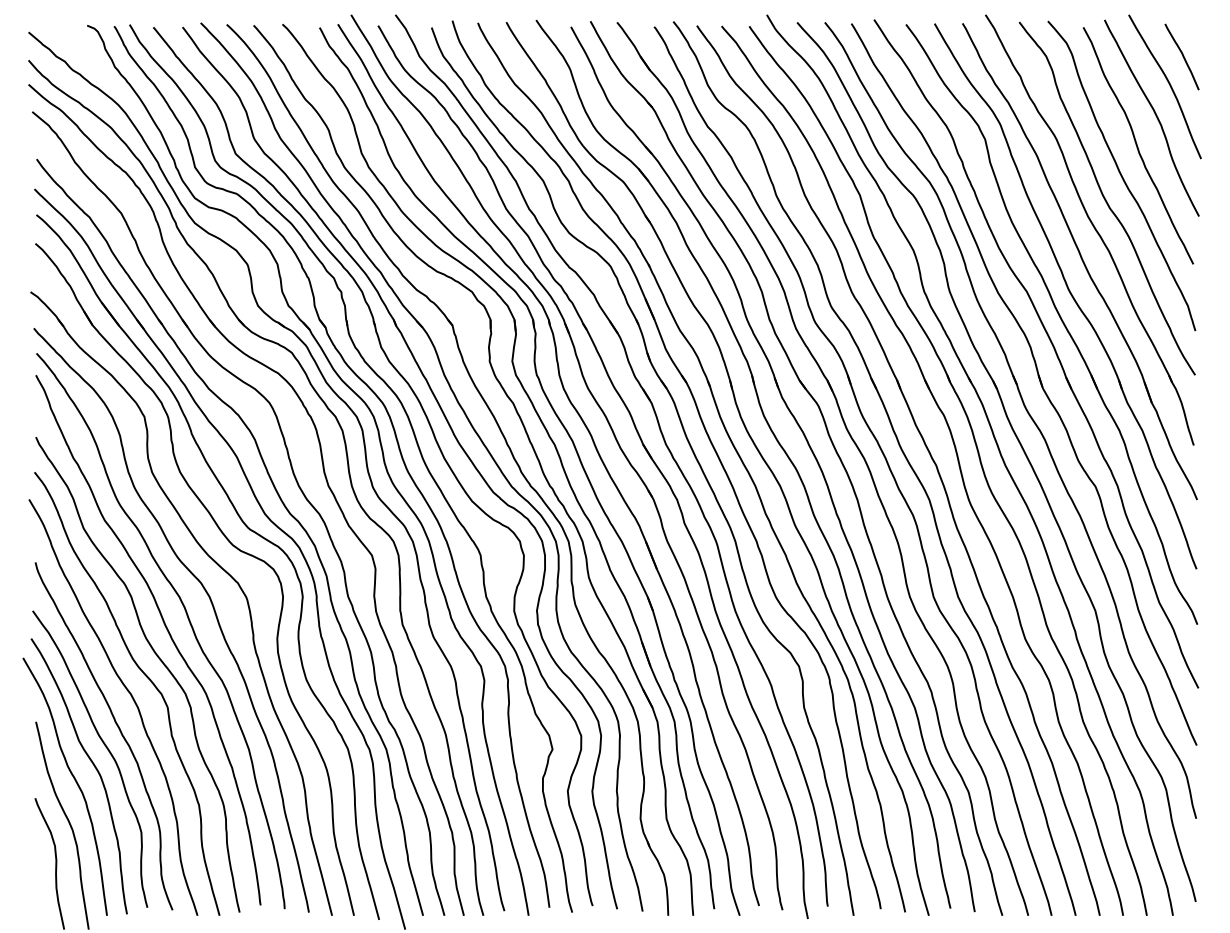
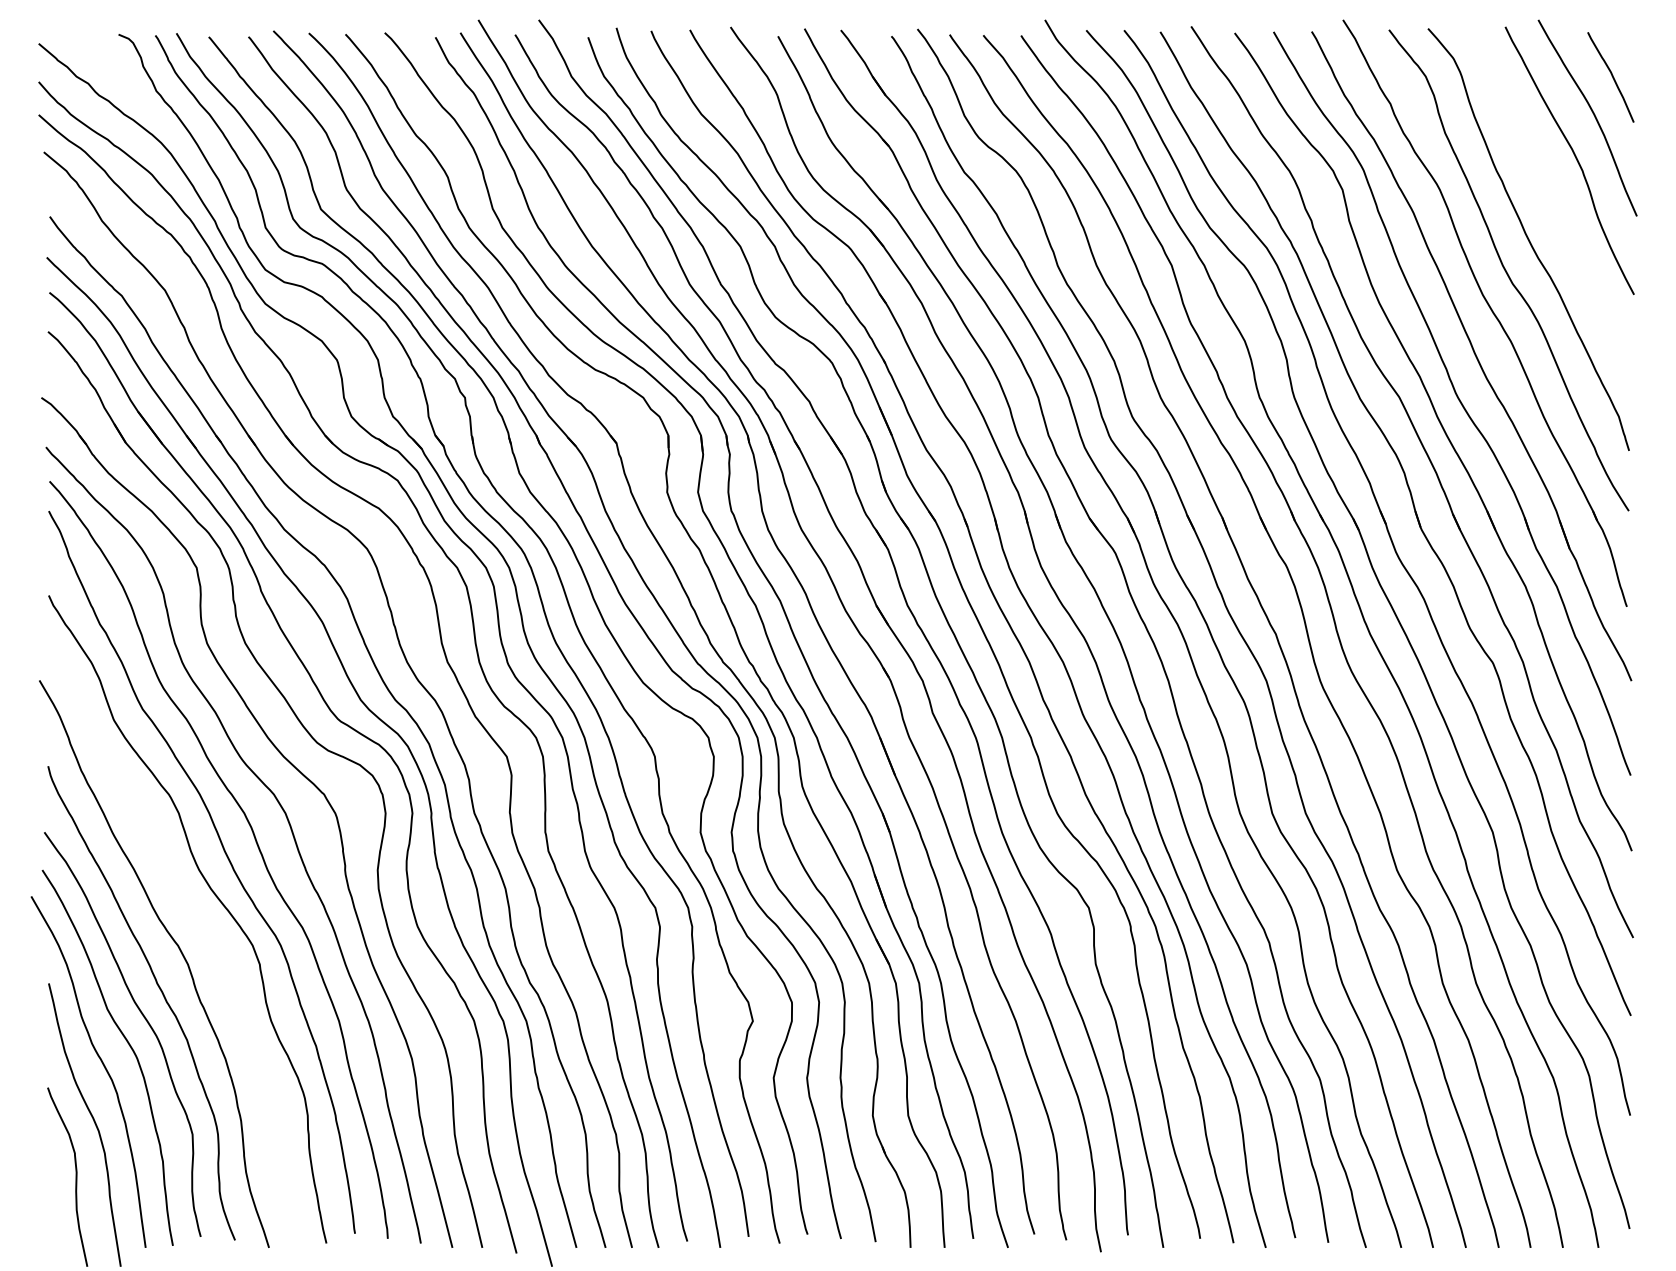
curve: (1137, 145) -> (1550, 198), removed
curve: (145, 675) -> (197, 920), removed

